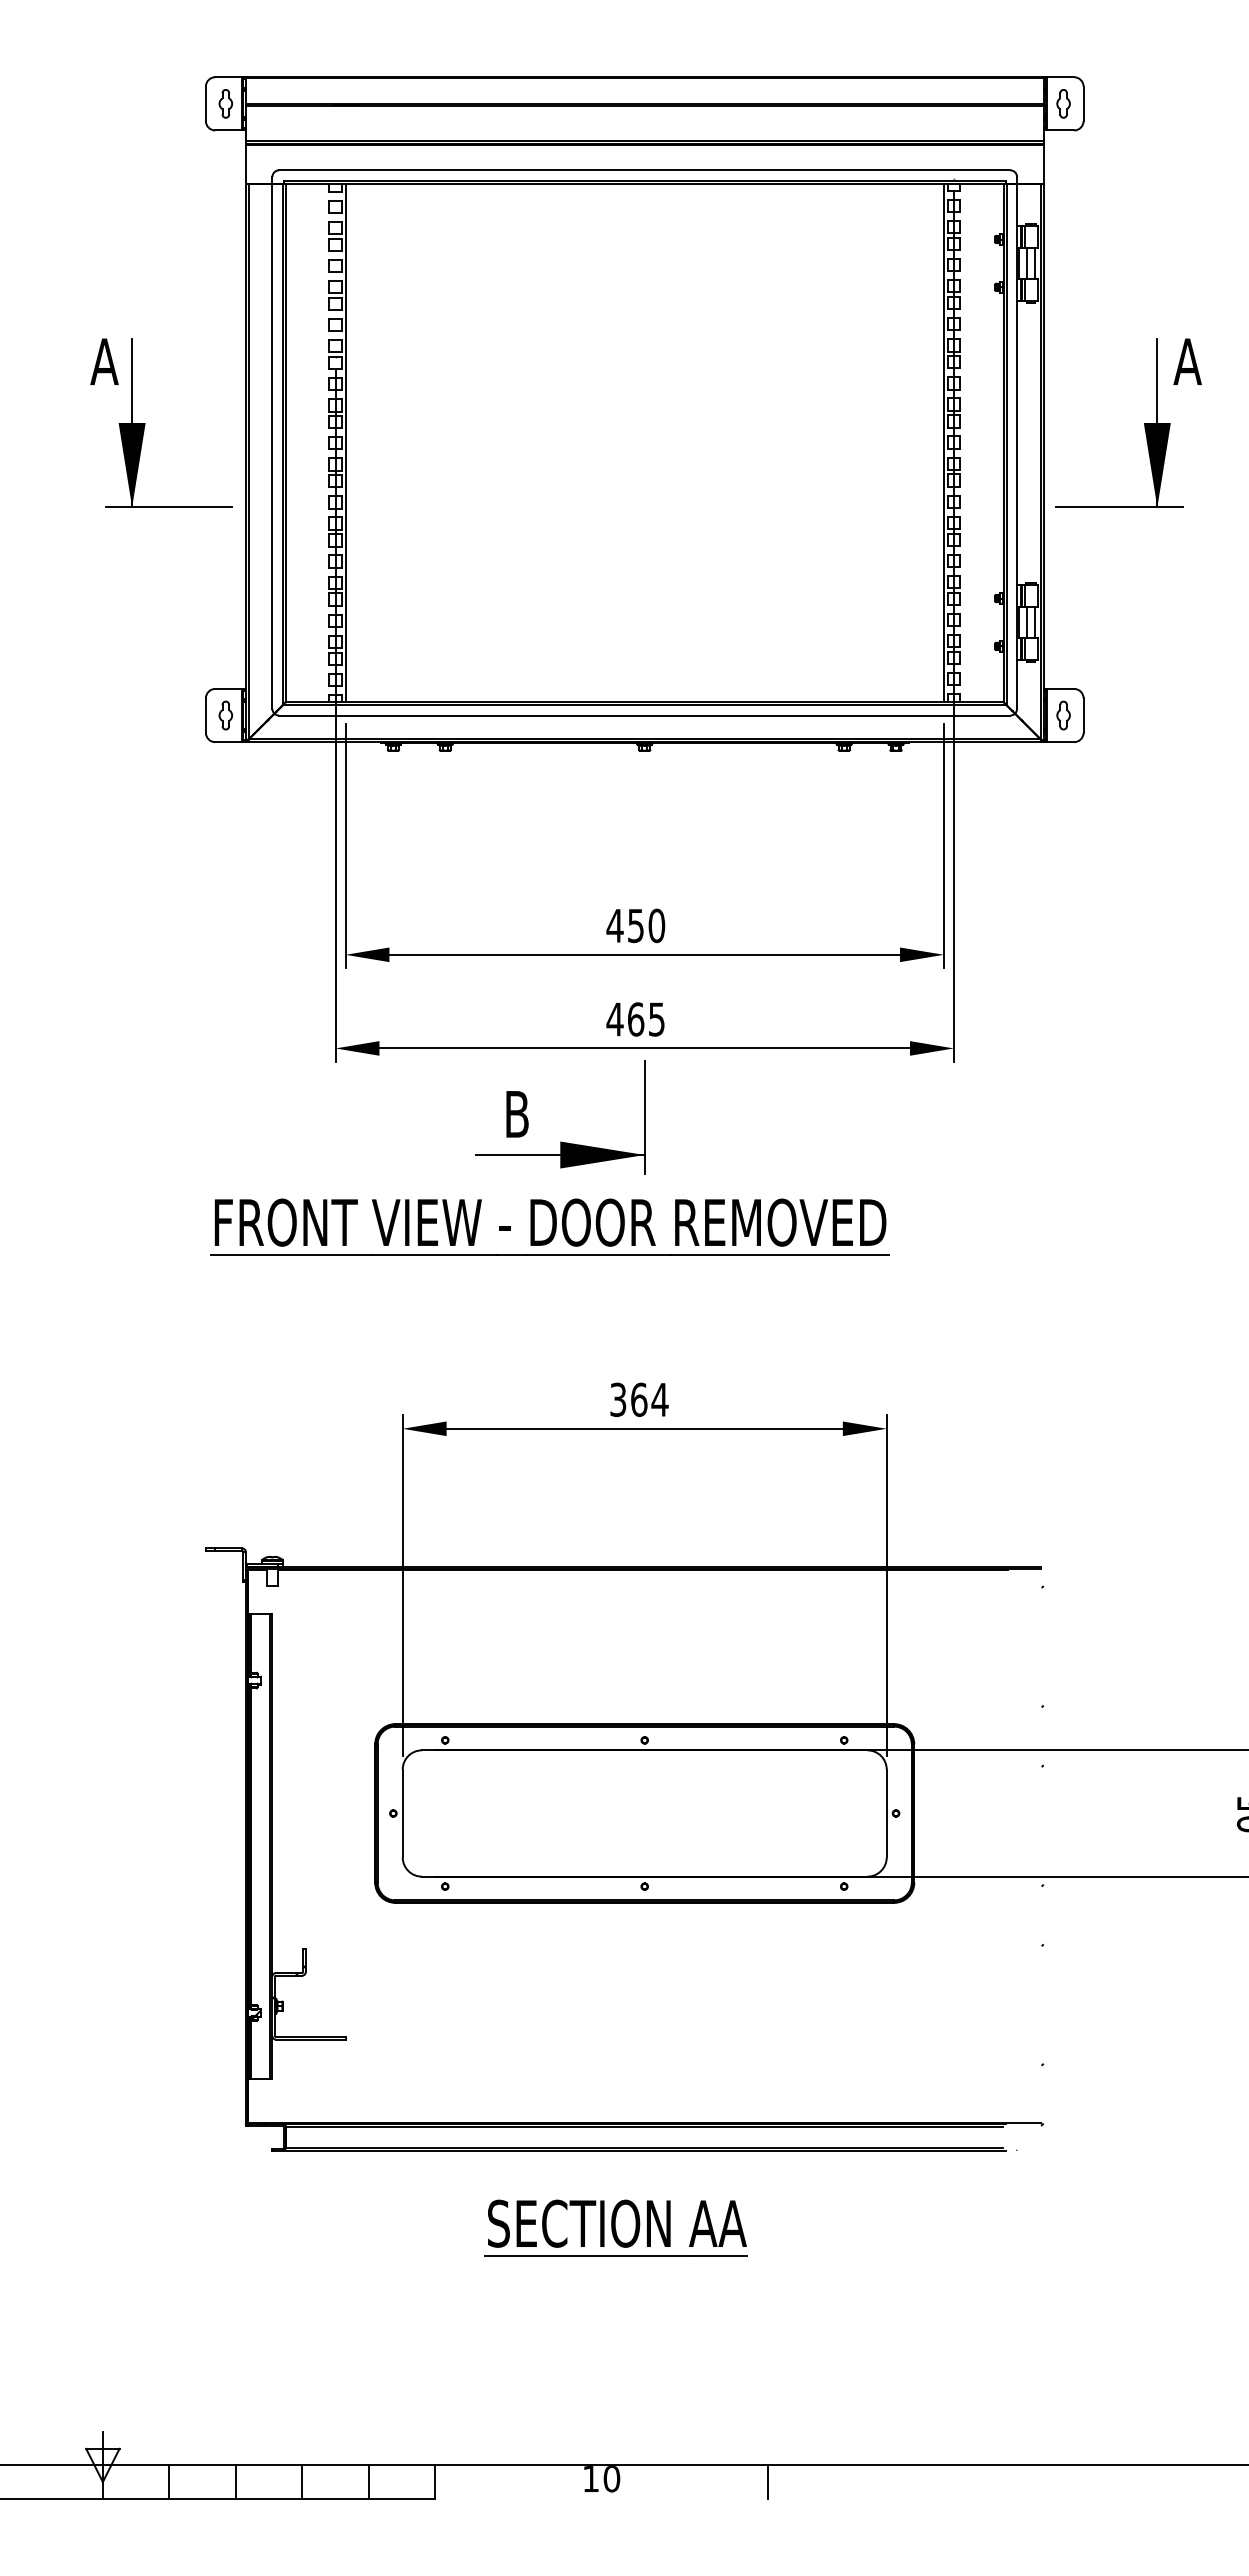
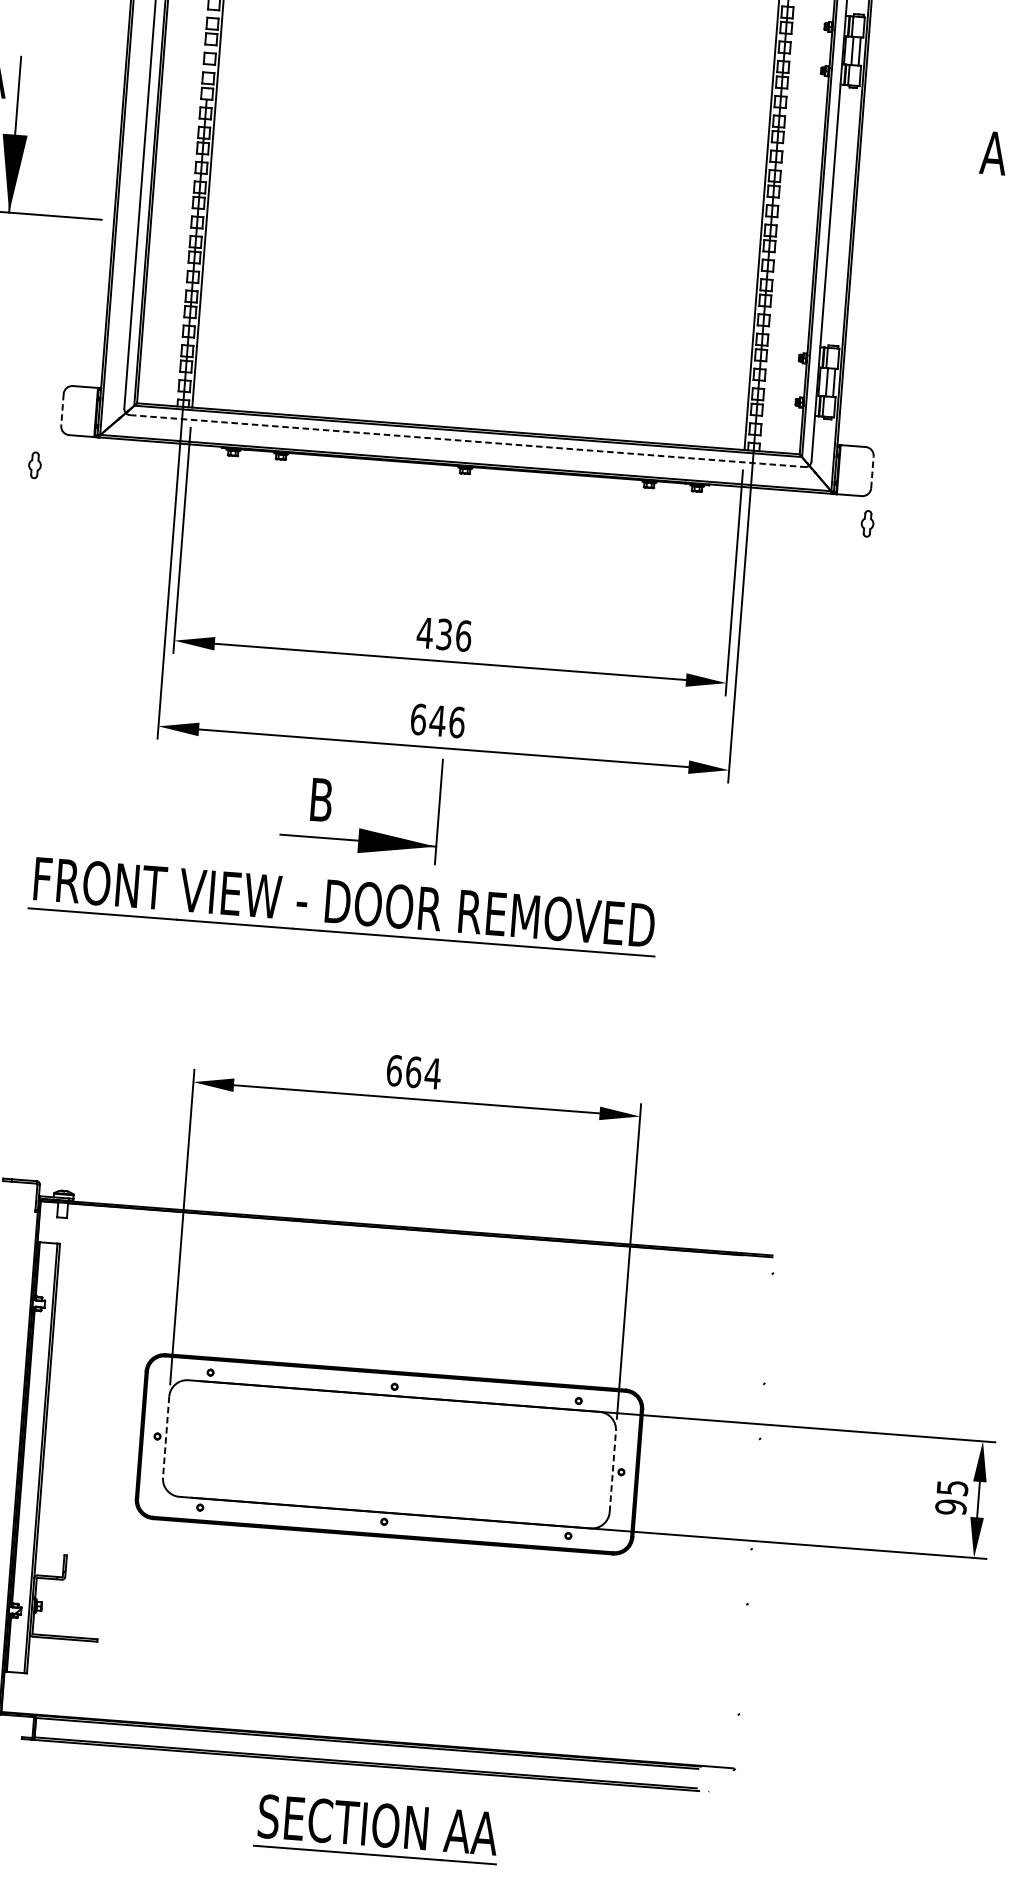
part: (1144, 423) -> (949, 207), removed
part: (225, 715) -> (34, 465), moved
line: (644, 715) -> (467, 441), solid -> dashed
part: (1063, 715) -> (867, 523), moved
line: (1083, 715) -> (872, 472), solid -> dashed
line: (205, 716) -> (62, 410), solid -> dashed
text: (646, 925) -> (454, 634), 450 -> 436
text: (635, 1019) -> (437, 720), 465 -> 646
text: (618, 1399) -> (394, 1070), 364 -> 664
line: (402, 1813) -> (165, 1437), solid -> dashed
line: (886, 1813) -> (612, 1471), solid -> dashed
part: (615, 2227) -> (376, 1828), moved

